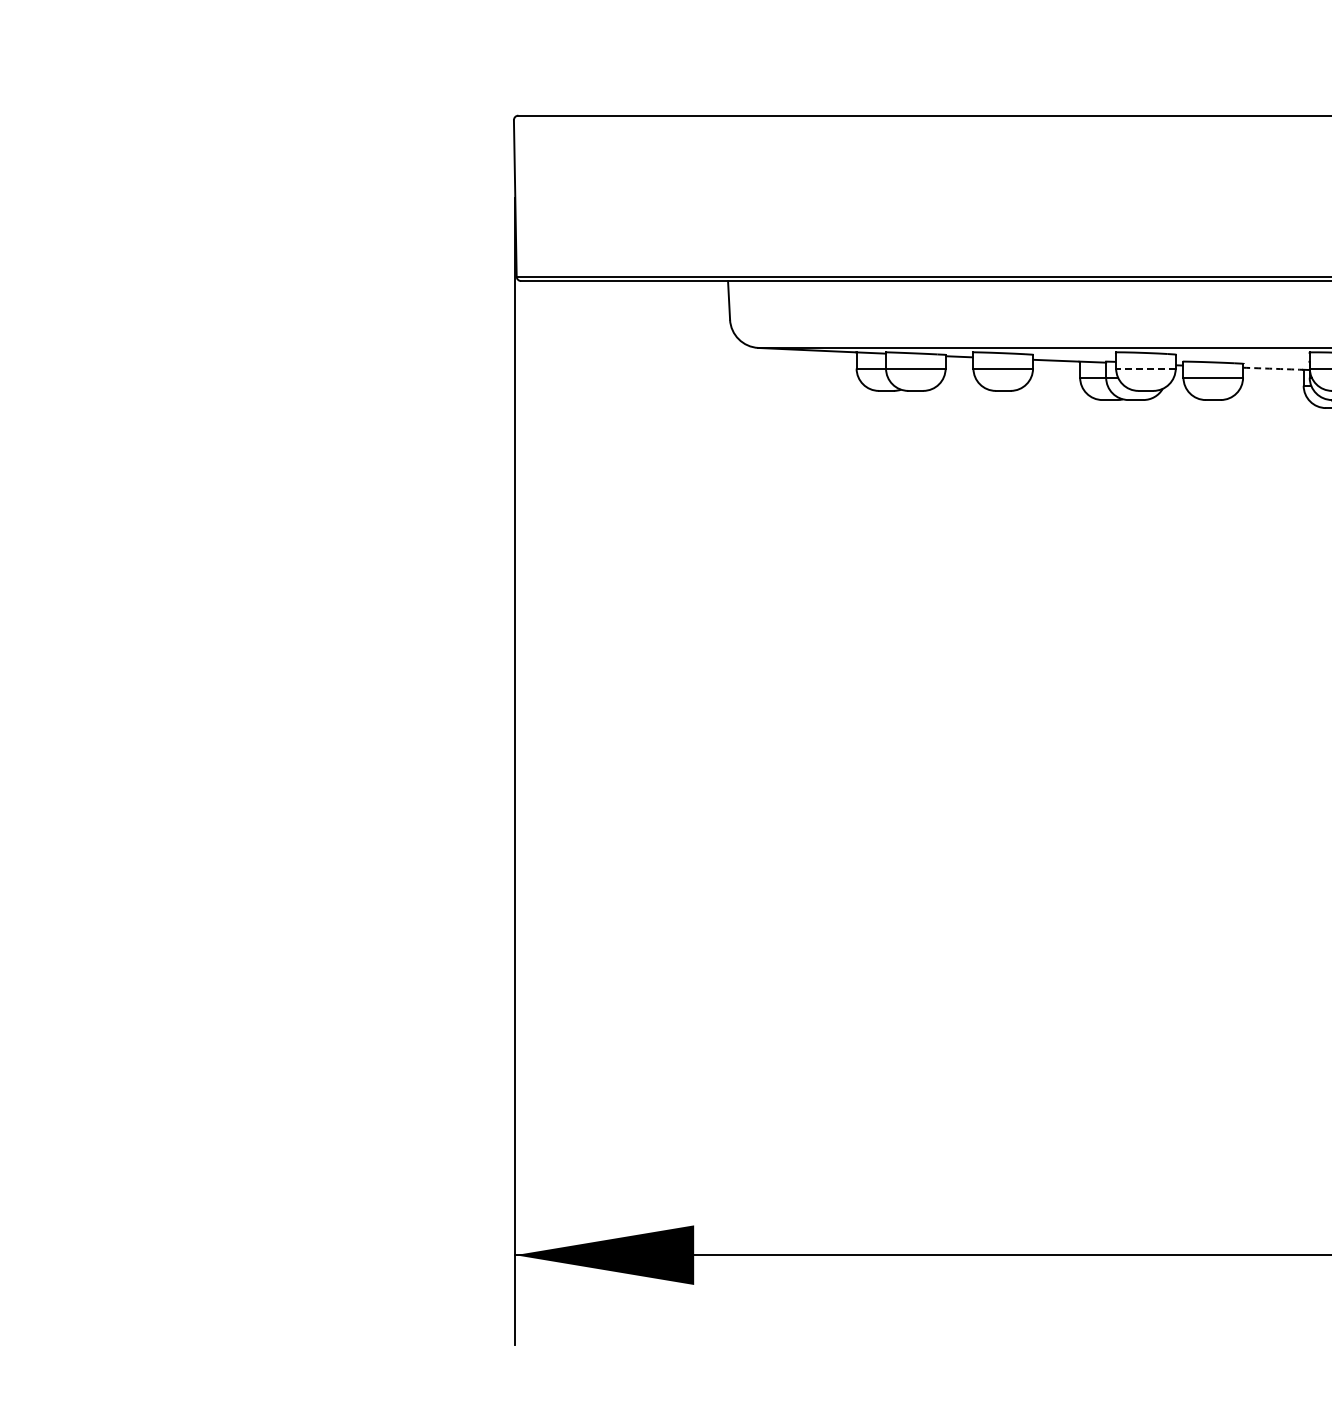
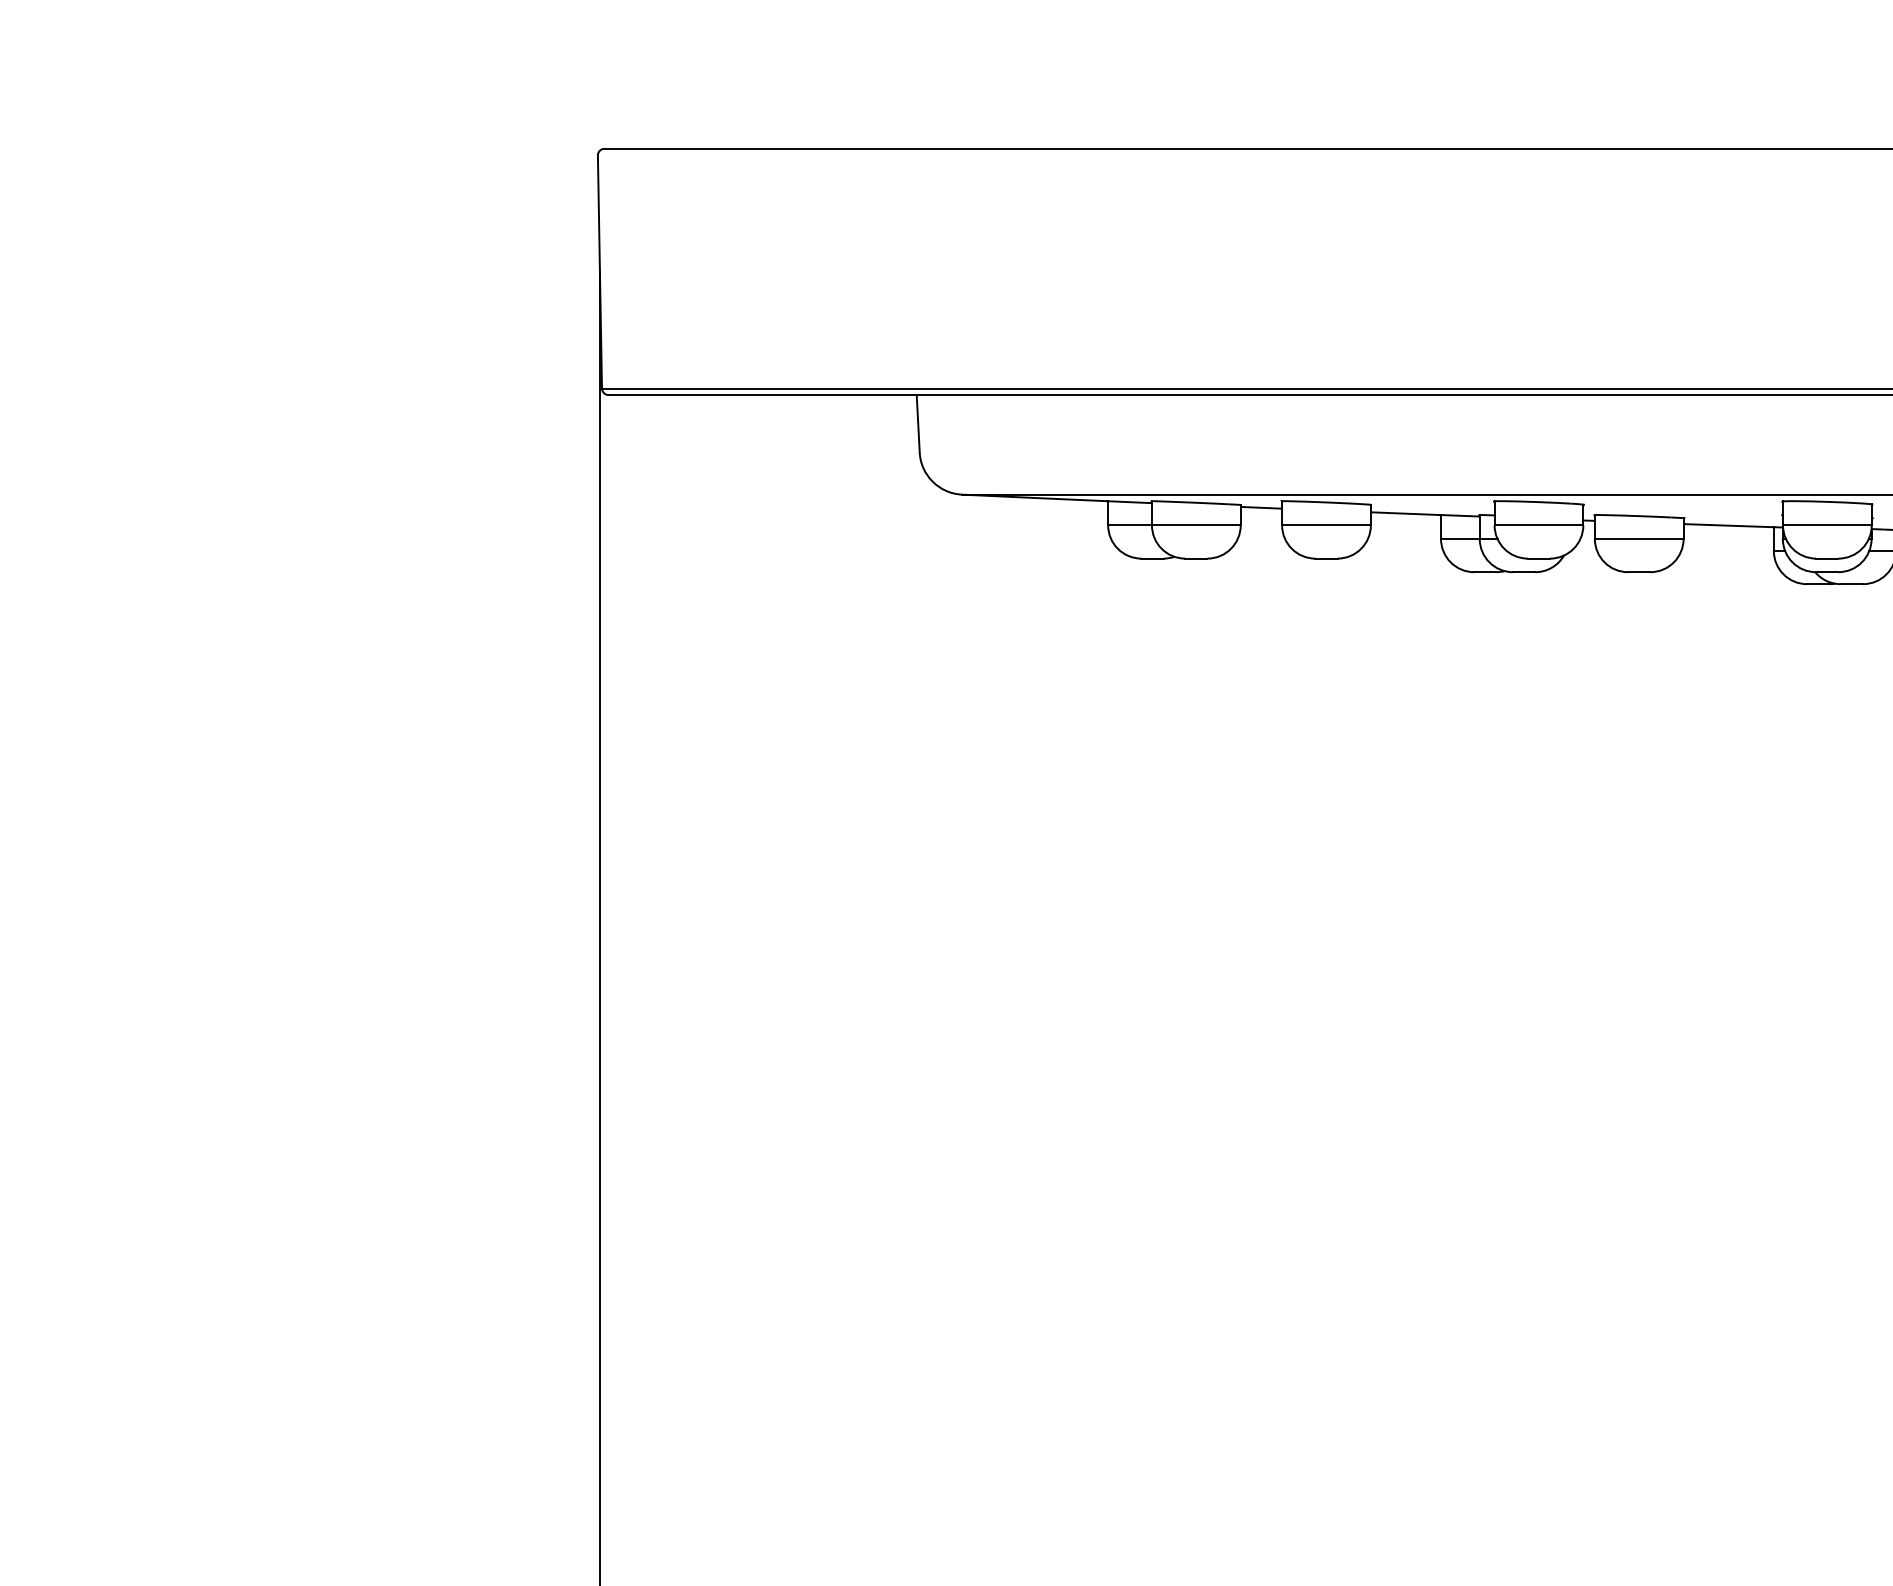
line: (1145, 368) -> (1538, 525), dashed -> solid
arc: (1273, 368) -> (1728, 525), dashed -> solid

